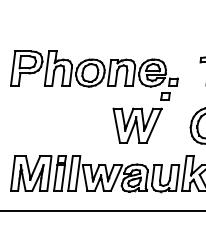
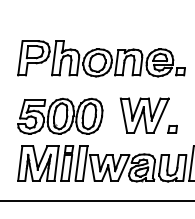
part: (165, 96) -> (172, 129), moved
part: (53, 126) -> (60, 116), added

